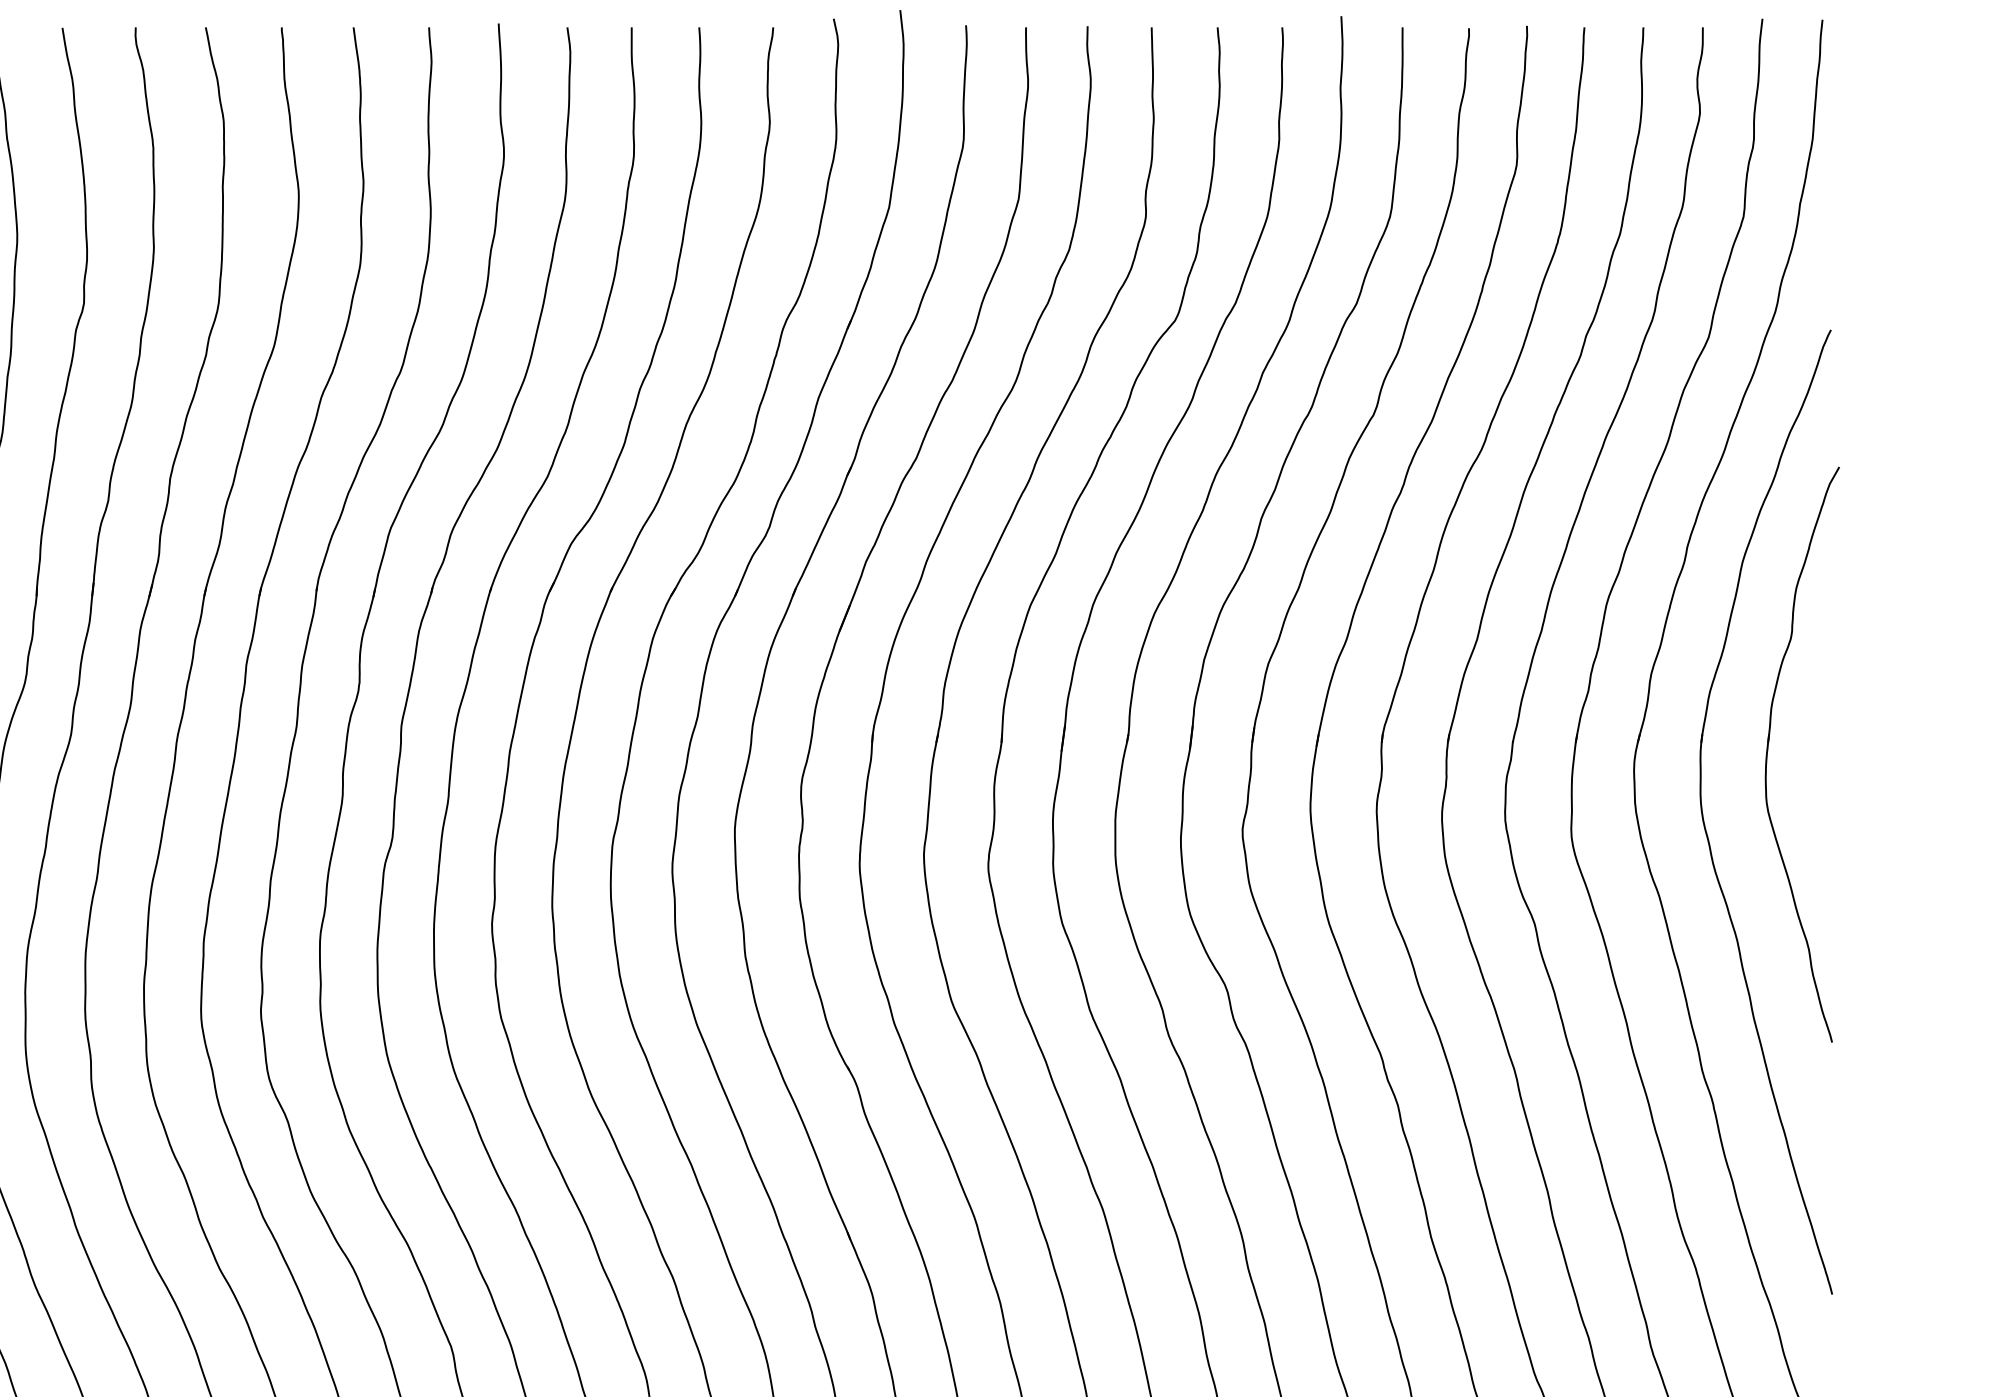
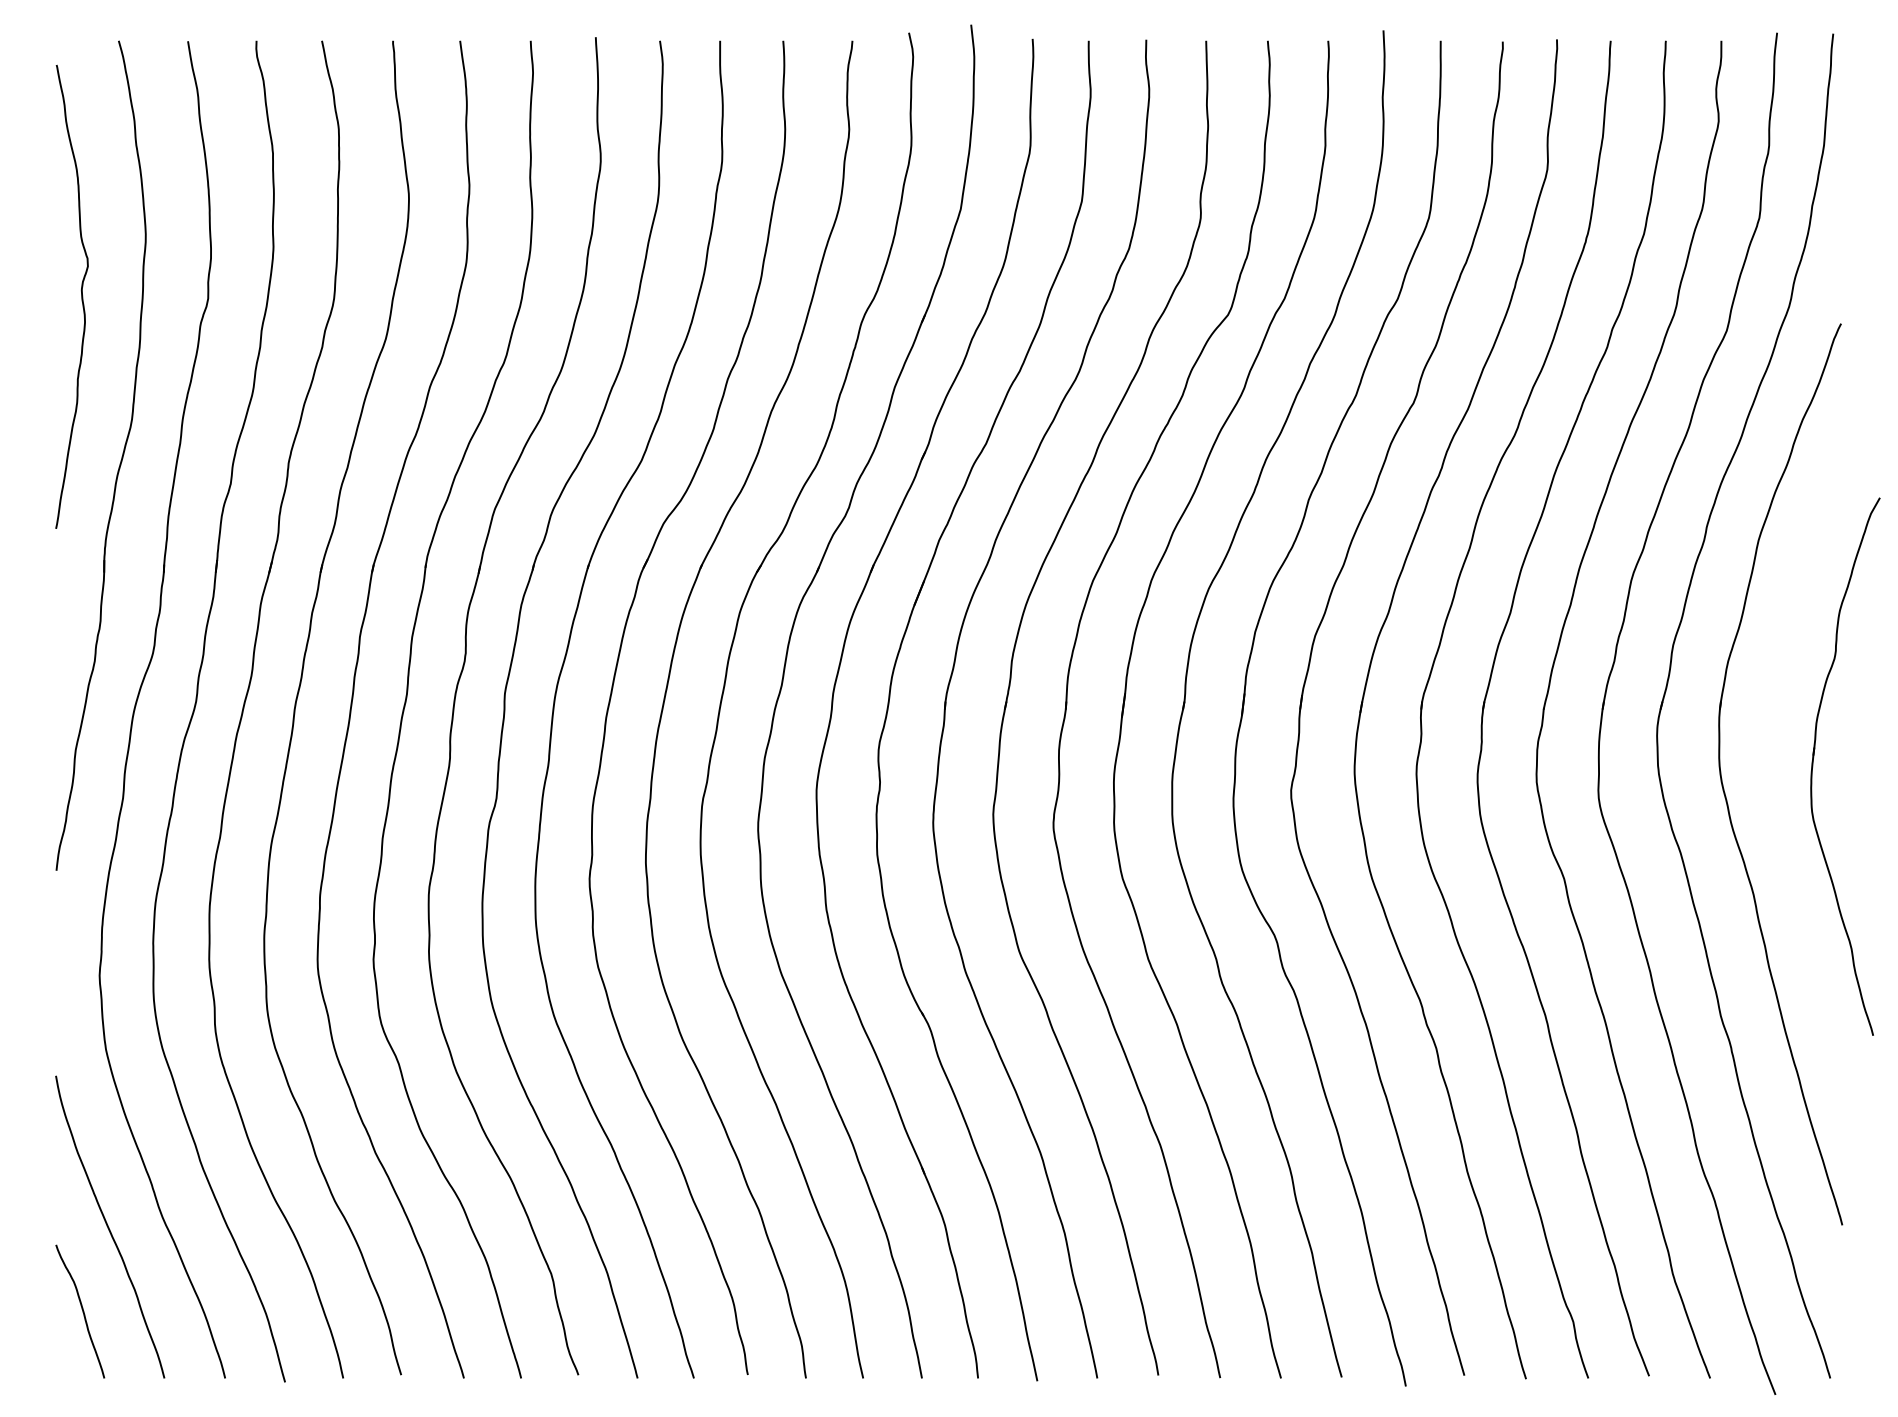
part: (1768, 754) -> (1813, 766), moved

